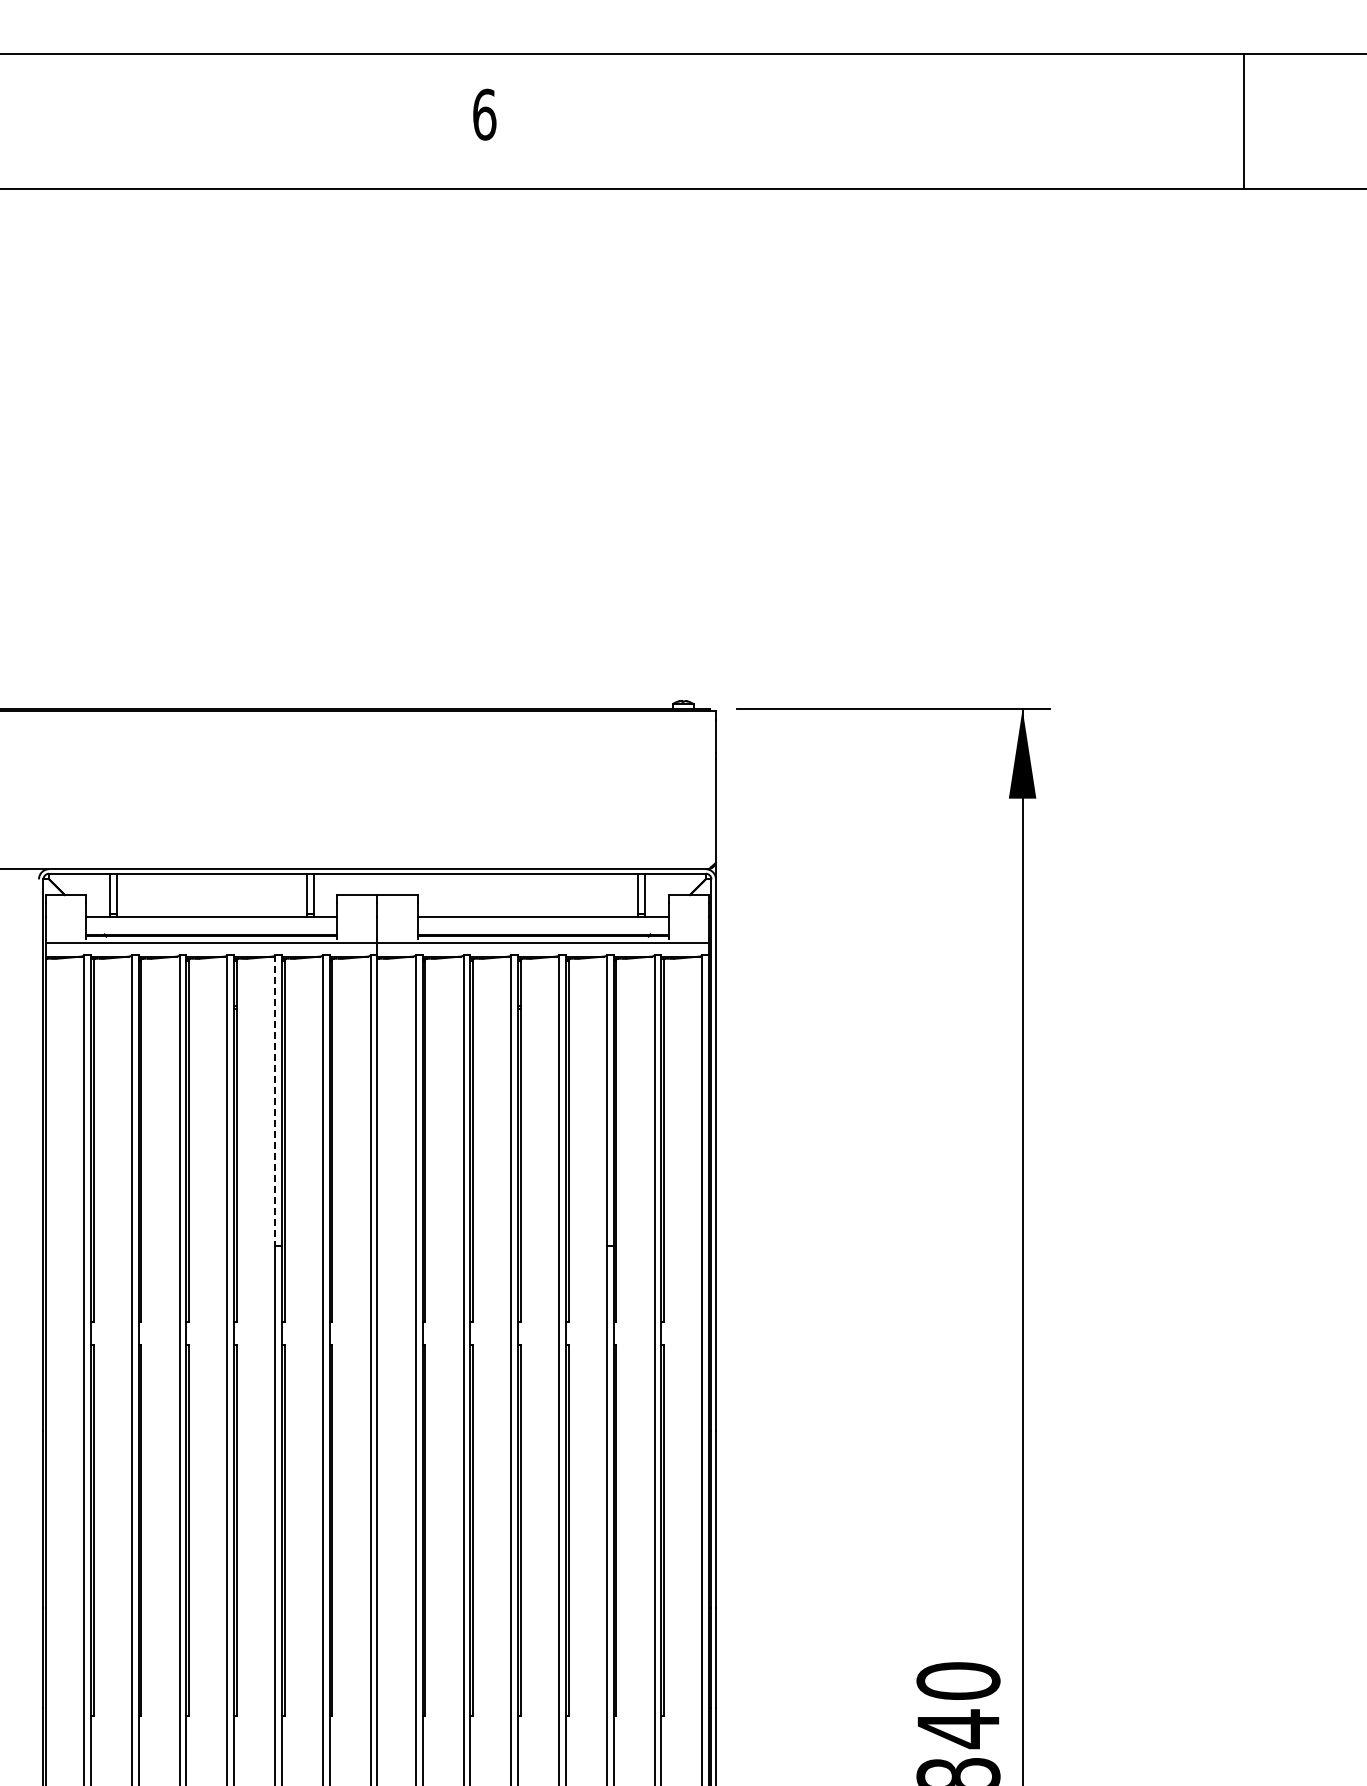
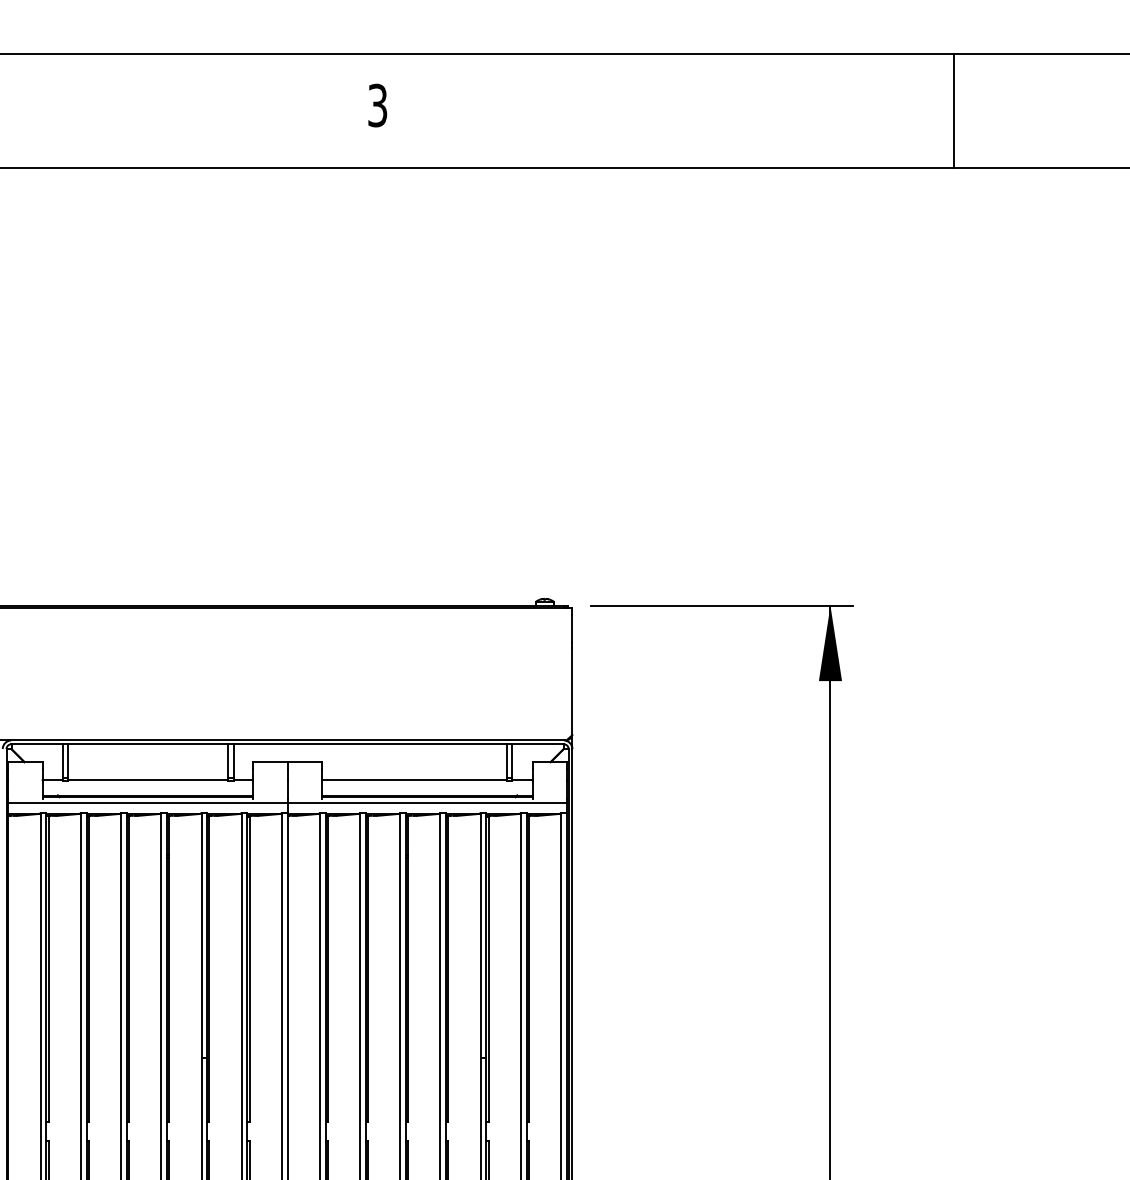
text: (484, 114) -> (377, 105), 6 -> 3
line: (1243, 120) -> (954, 110), moved
line: (275, 1100) -> (201, 935), dashed -> solid

